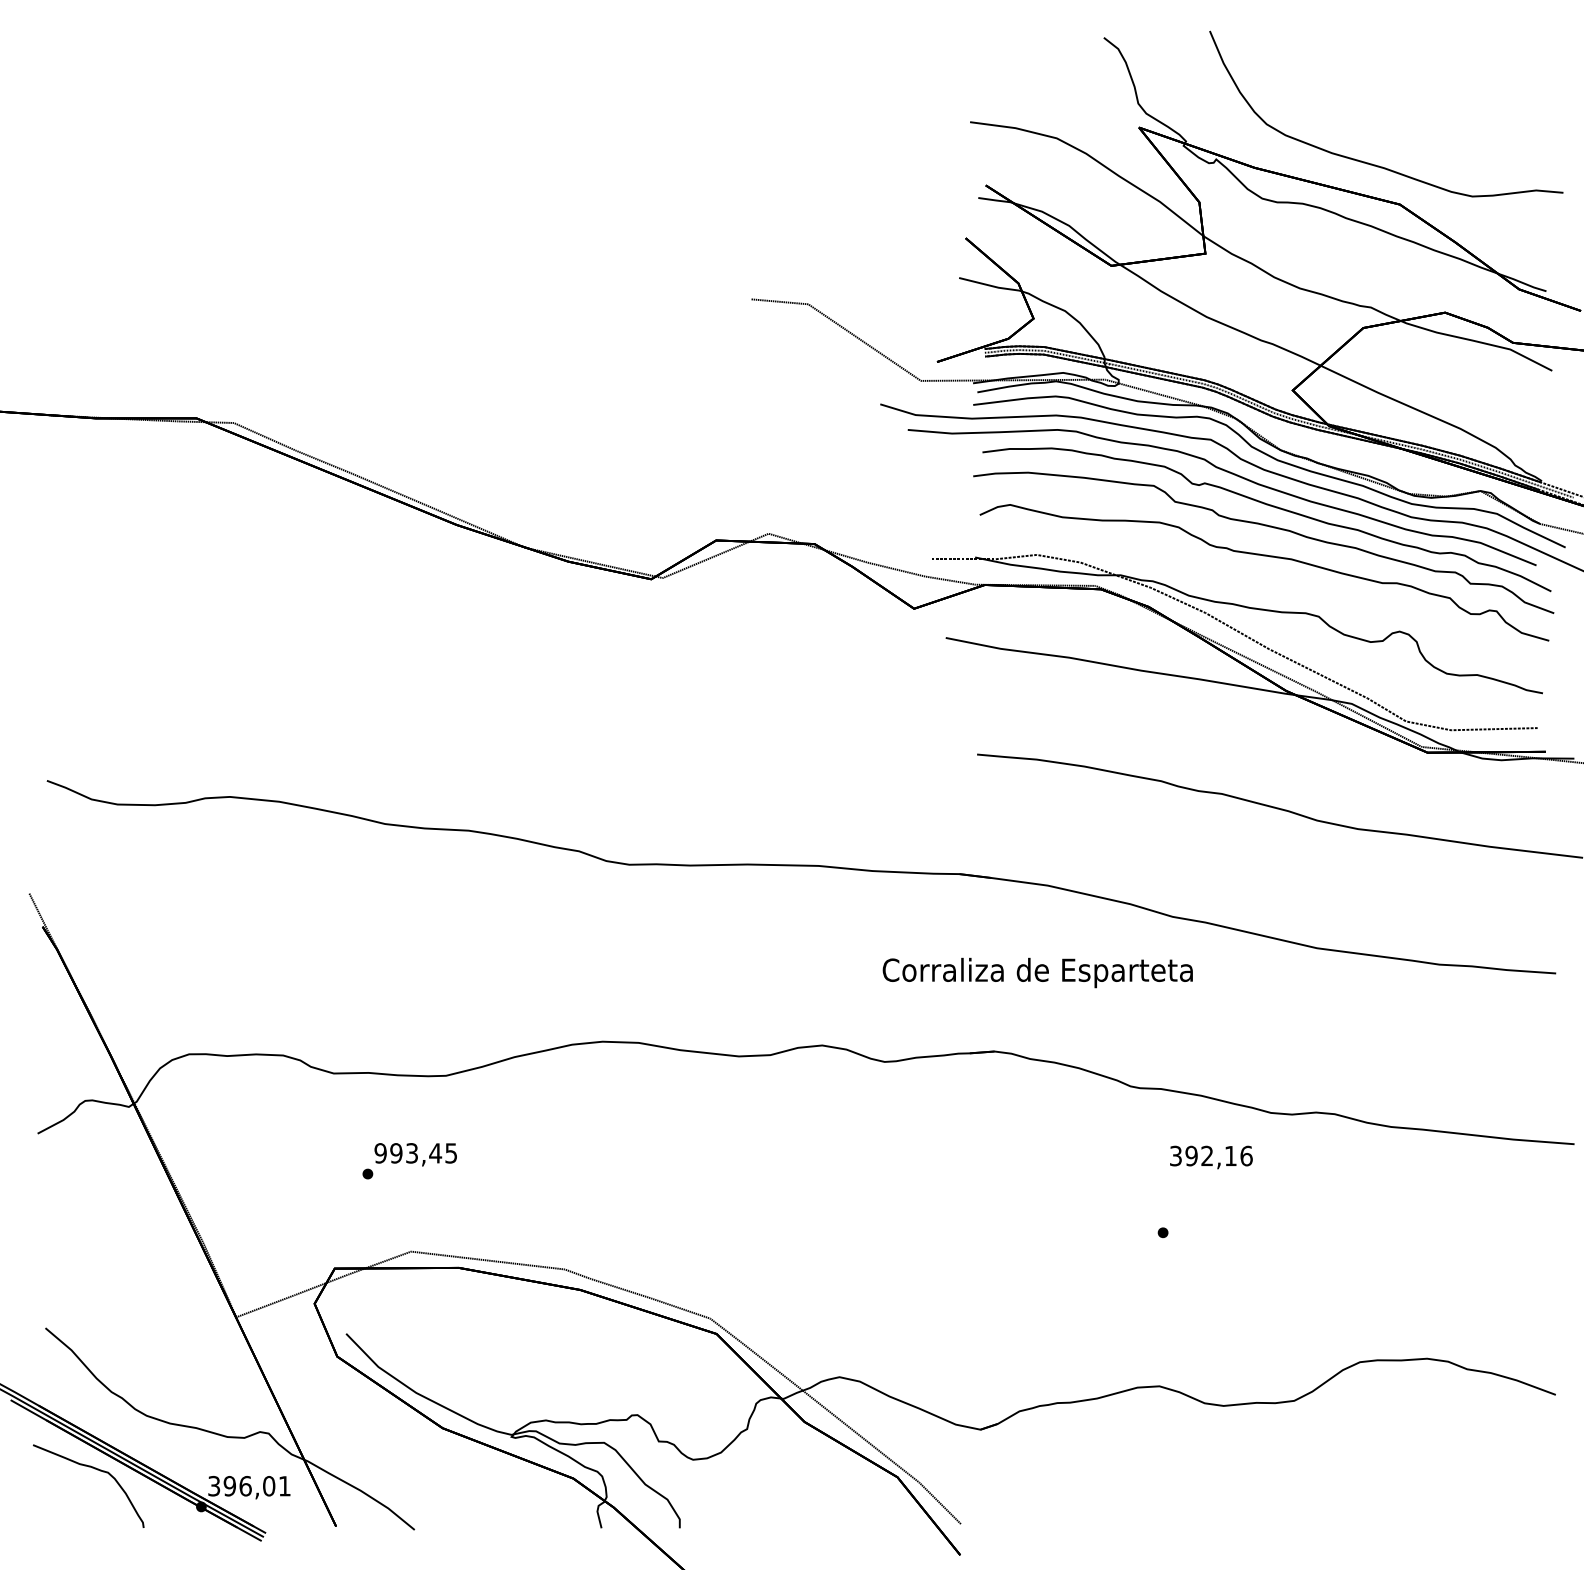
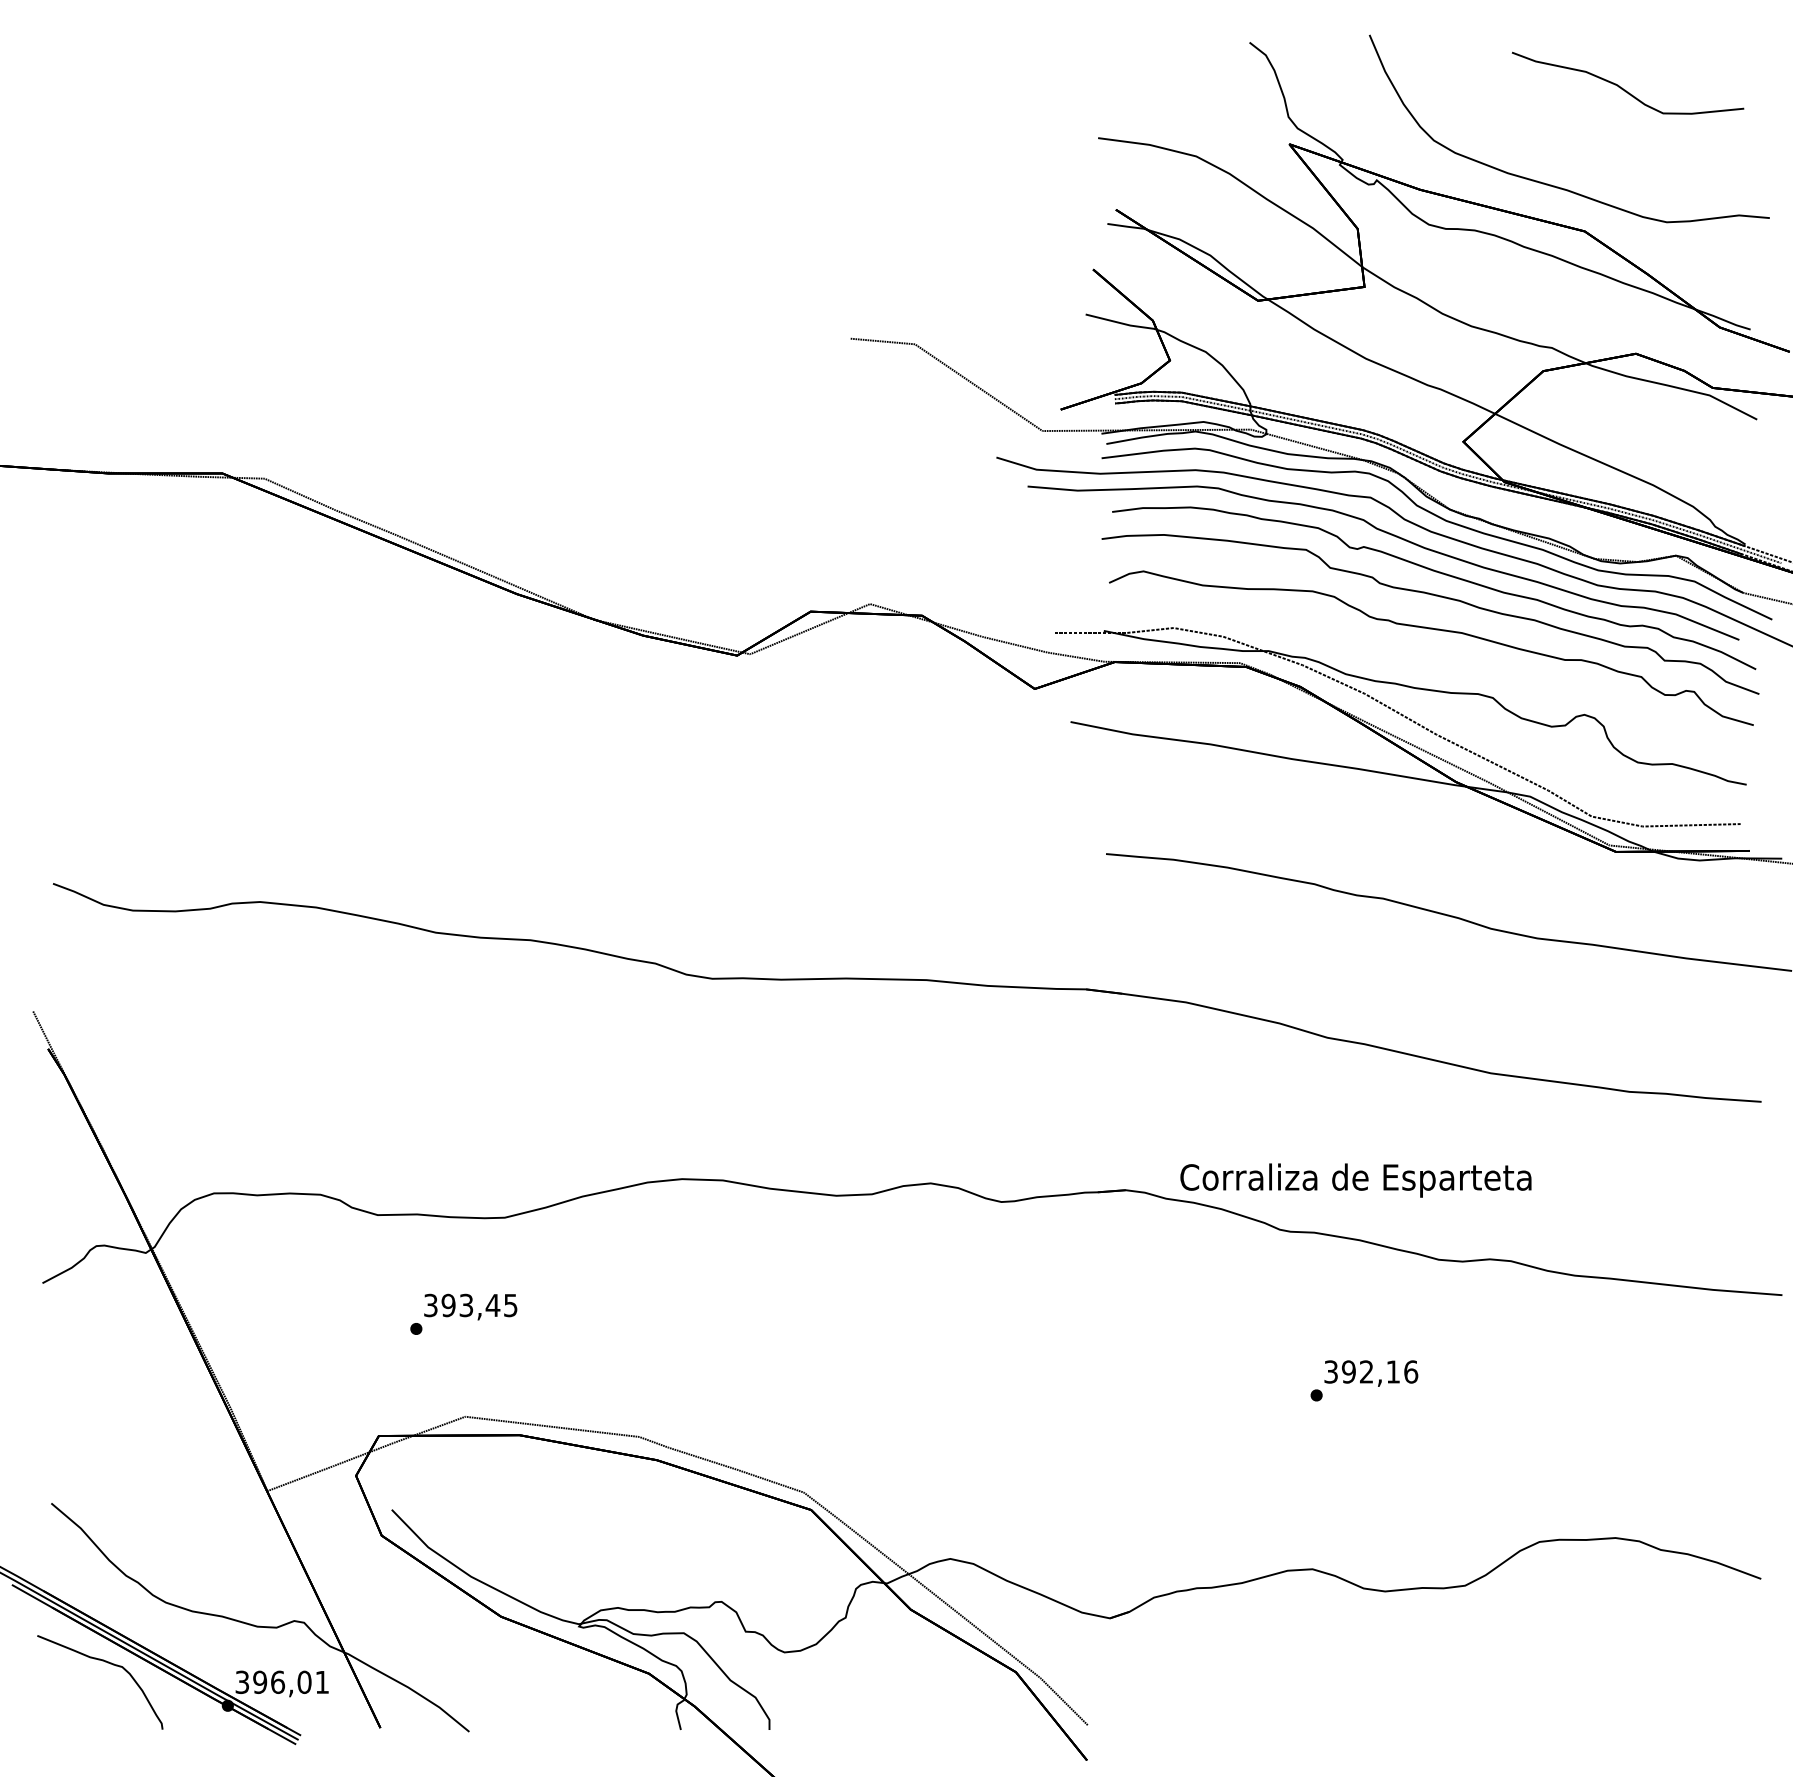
curve: (1433, 77) -> (1622, 87), added
text: (1037, 972) -> (1355, 1180), moved
text: (380, 1153) -> (430, 1305), 993,45 -> 393,45
text: (1211, 1157) -> (1371, 1373), moved

